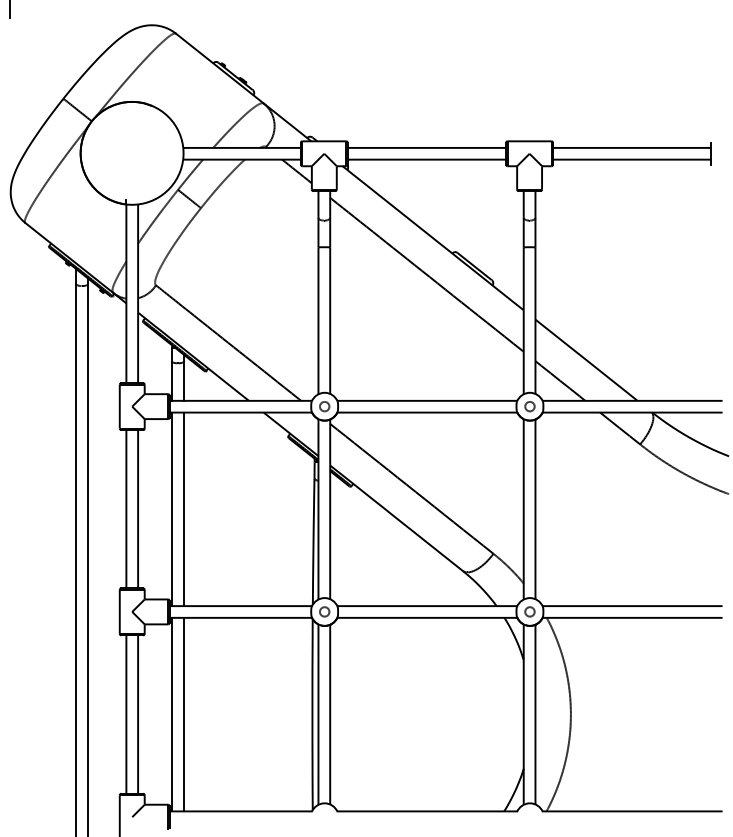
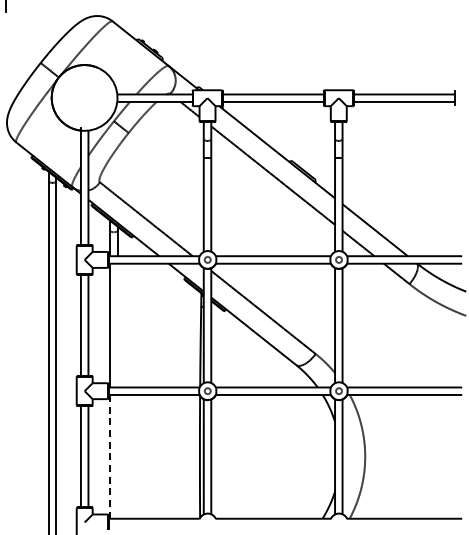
line: (183, 509) -> (117, 325), removed
line: (172, 714) -> (110, 456), solid -> dashed
line: (183, 714) -> (117, 456), removed

